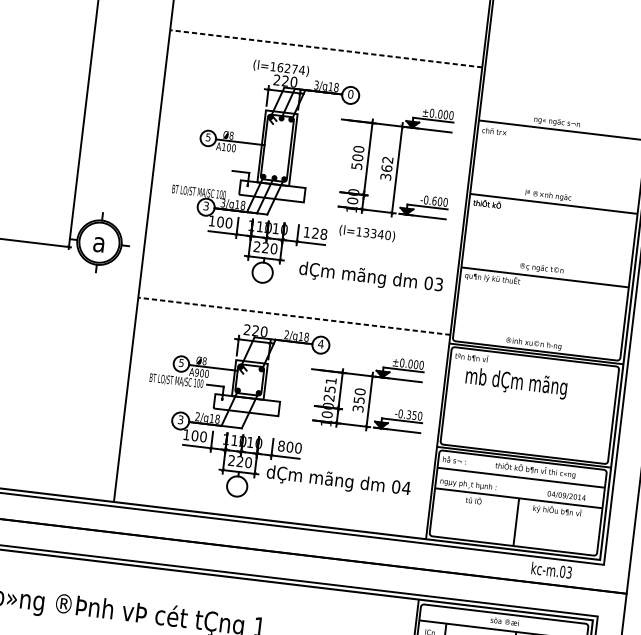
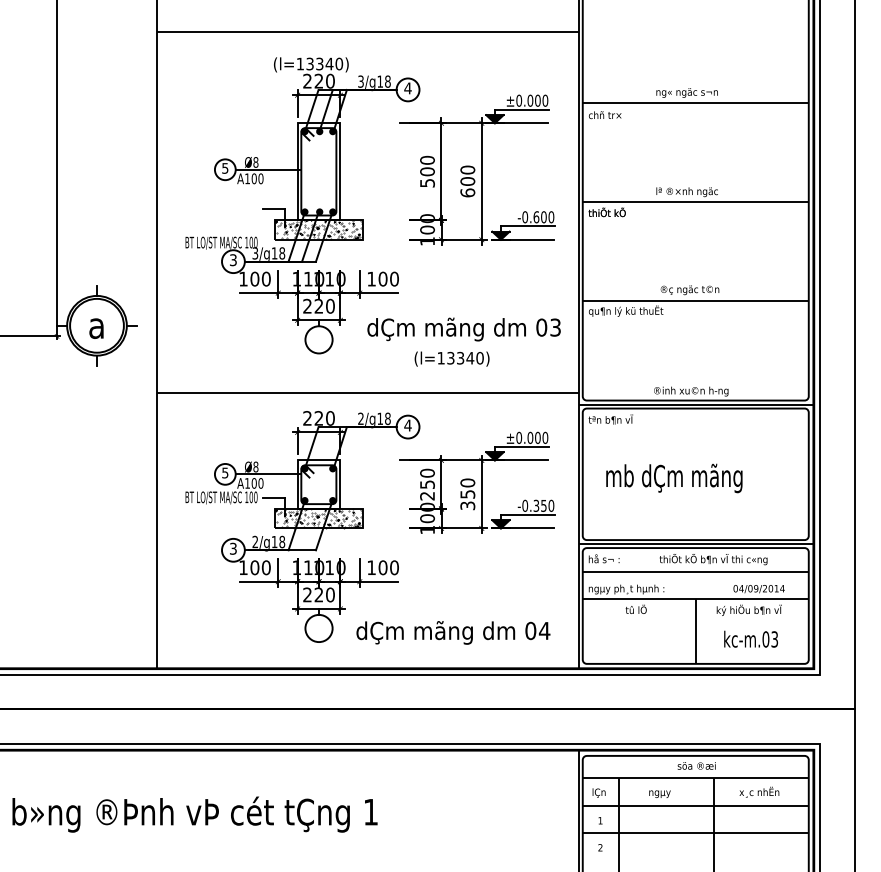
line: (326, 48) -> (368, 31), dashed -> solid
text: (291, 68) -> (324, 63), (l=16274) -> (l=13340)
text: (350, 94) -> (407, 88), 0 -> 4
text: (386, 168) -> (467, 181), 362 -> 600
hatch: (272, 190) -> (318, 229), added
text: (319, 233) -> (388, 278), 128 -> 100
text: (366, 233) -> (451, 358), moved
line: (294, 316) -> (368, 392), dashed -> solid
text: (197, 372) -> (247, 483), A900 -> A100
text: (331, 380) -> (427, 472), 251 -> 250
text: (516, 383) -> (674, 478), moved
hatch: (246, 404) -> (318, 518), added
text: (281, 445) -> (371, 567), 800 -> 100
text: (338, 481) -> (453, 632), moved
text: (551, 569) -> (750, 638), moved

